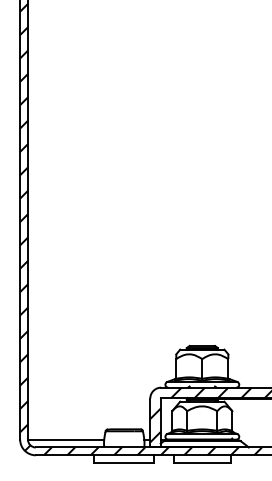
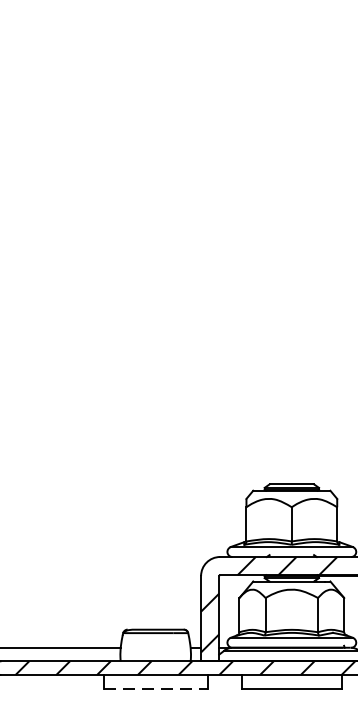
line: (124, 463) -> (156, 689), solid -> dashed

